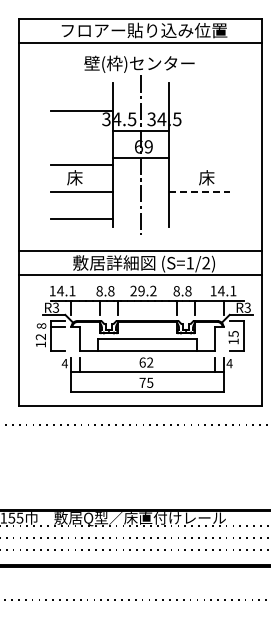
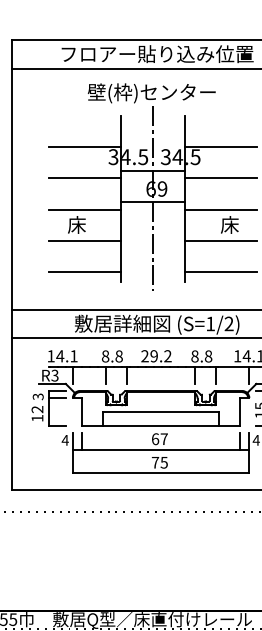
line: (198, 110) -> (220, 146), added
line: (81, 137) -> (84, 178), added
line: (198, 137) -> (220, 178), added
line: (198, 164) -> (220, 209), added
line: (199, 191) -> (221, 240), dashed -> solid
line: (198, 218) -> (220, 272), added
text: (41, 325) -> (38, 396), 8 -> 3
text: (150, 362) -> (164, 439), 62 -> 67

